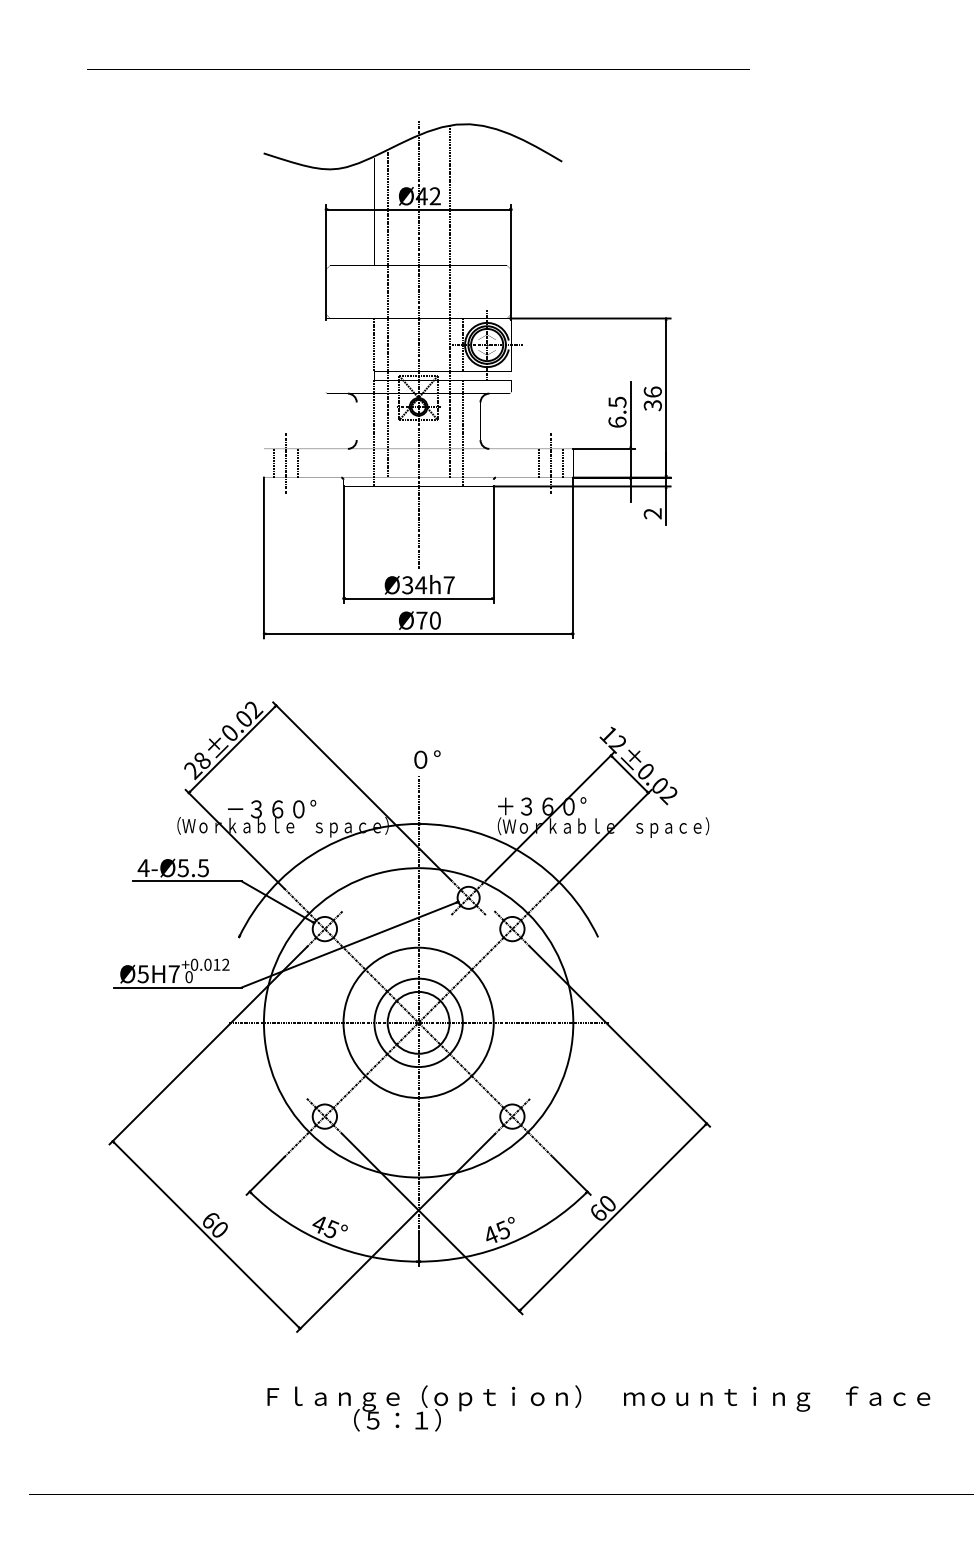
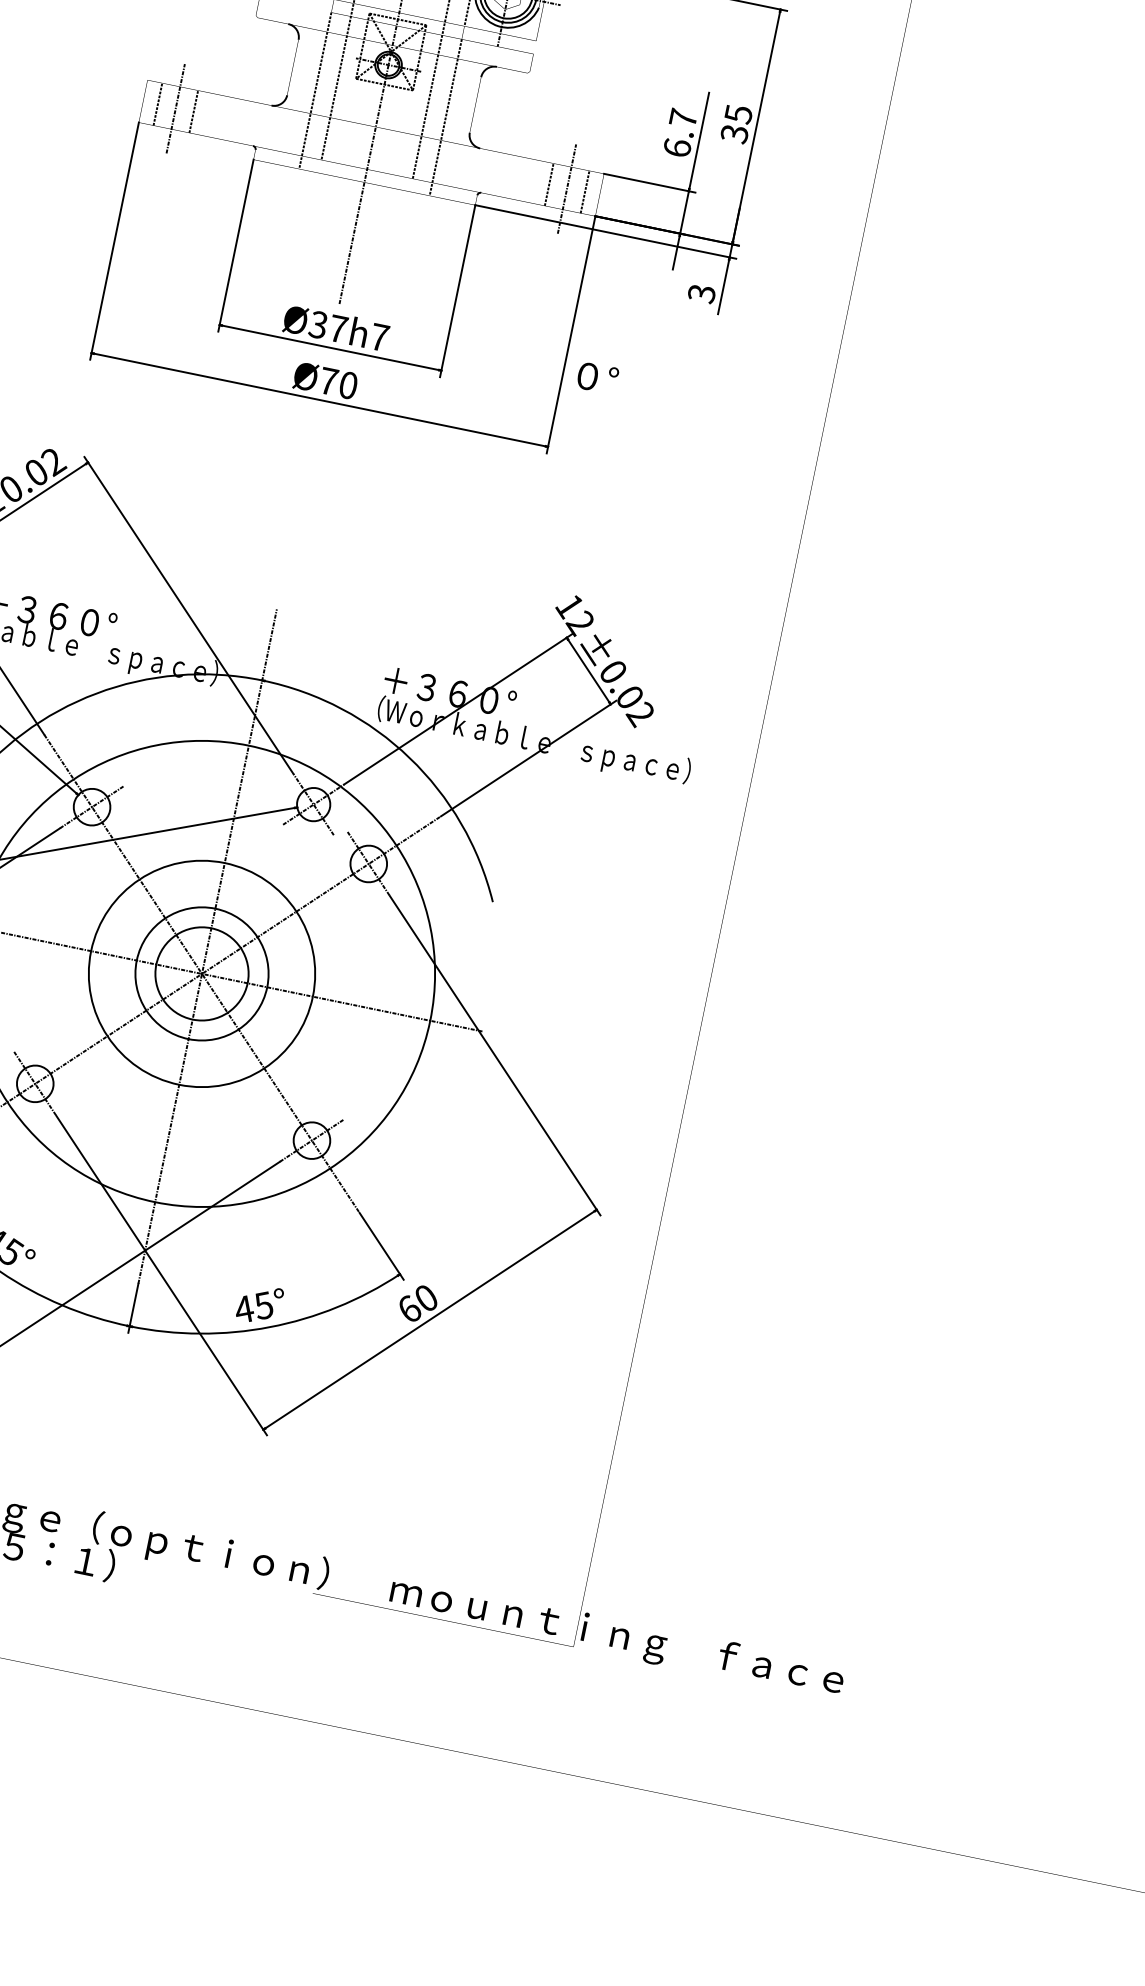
text: (652, 391) -> (738, 113), 36 -> 35
text: (617, 401) -> (683, 117), 6.5 -> 6.7
text: (652, 513) -> (701, 293), 2 -> 3
text: (421, 585) -> (338, 329), Ø34h7 -> Ø37h7
text: (427, 759) -> (597, 378), moved

